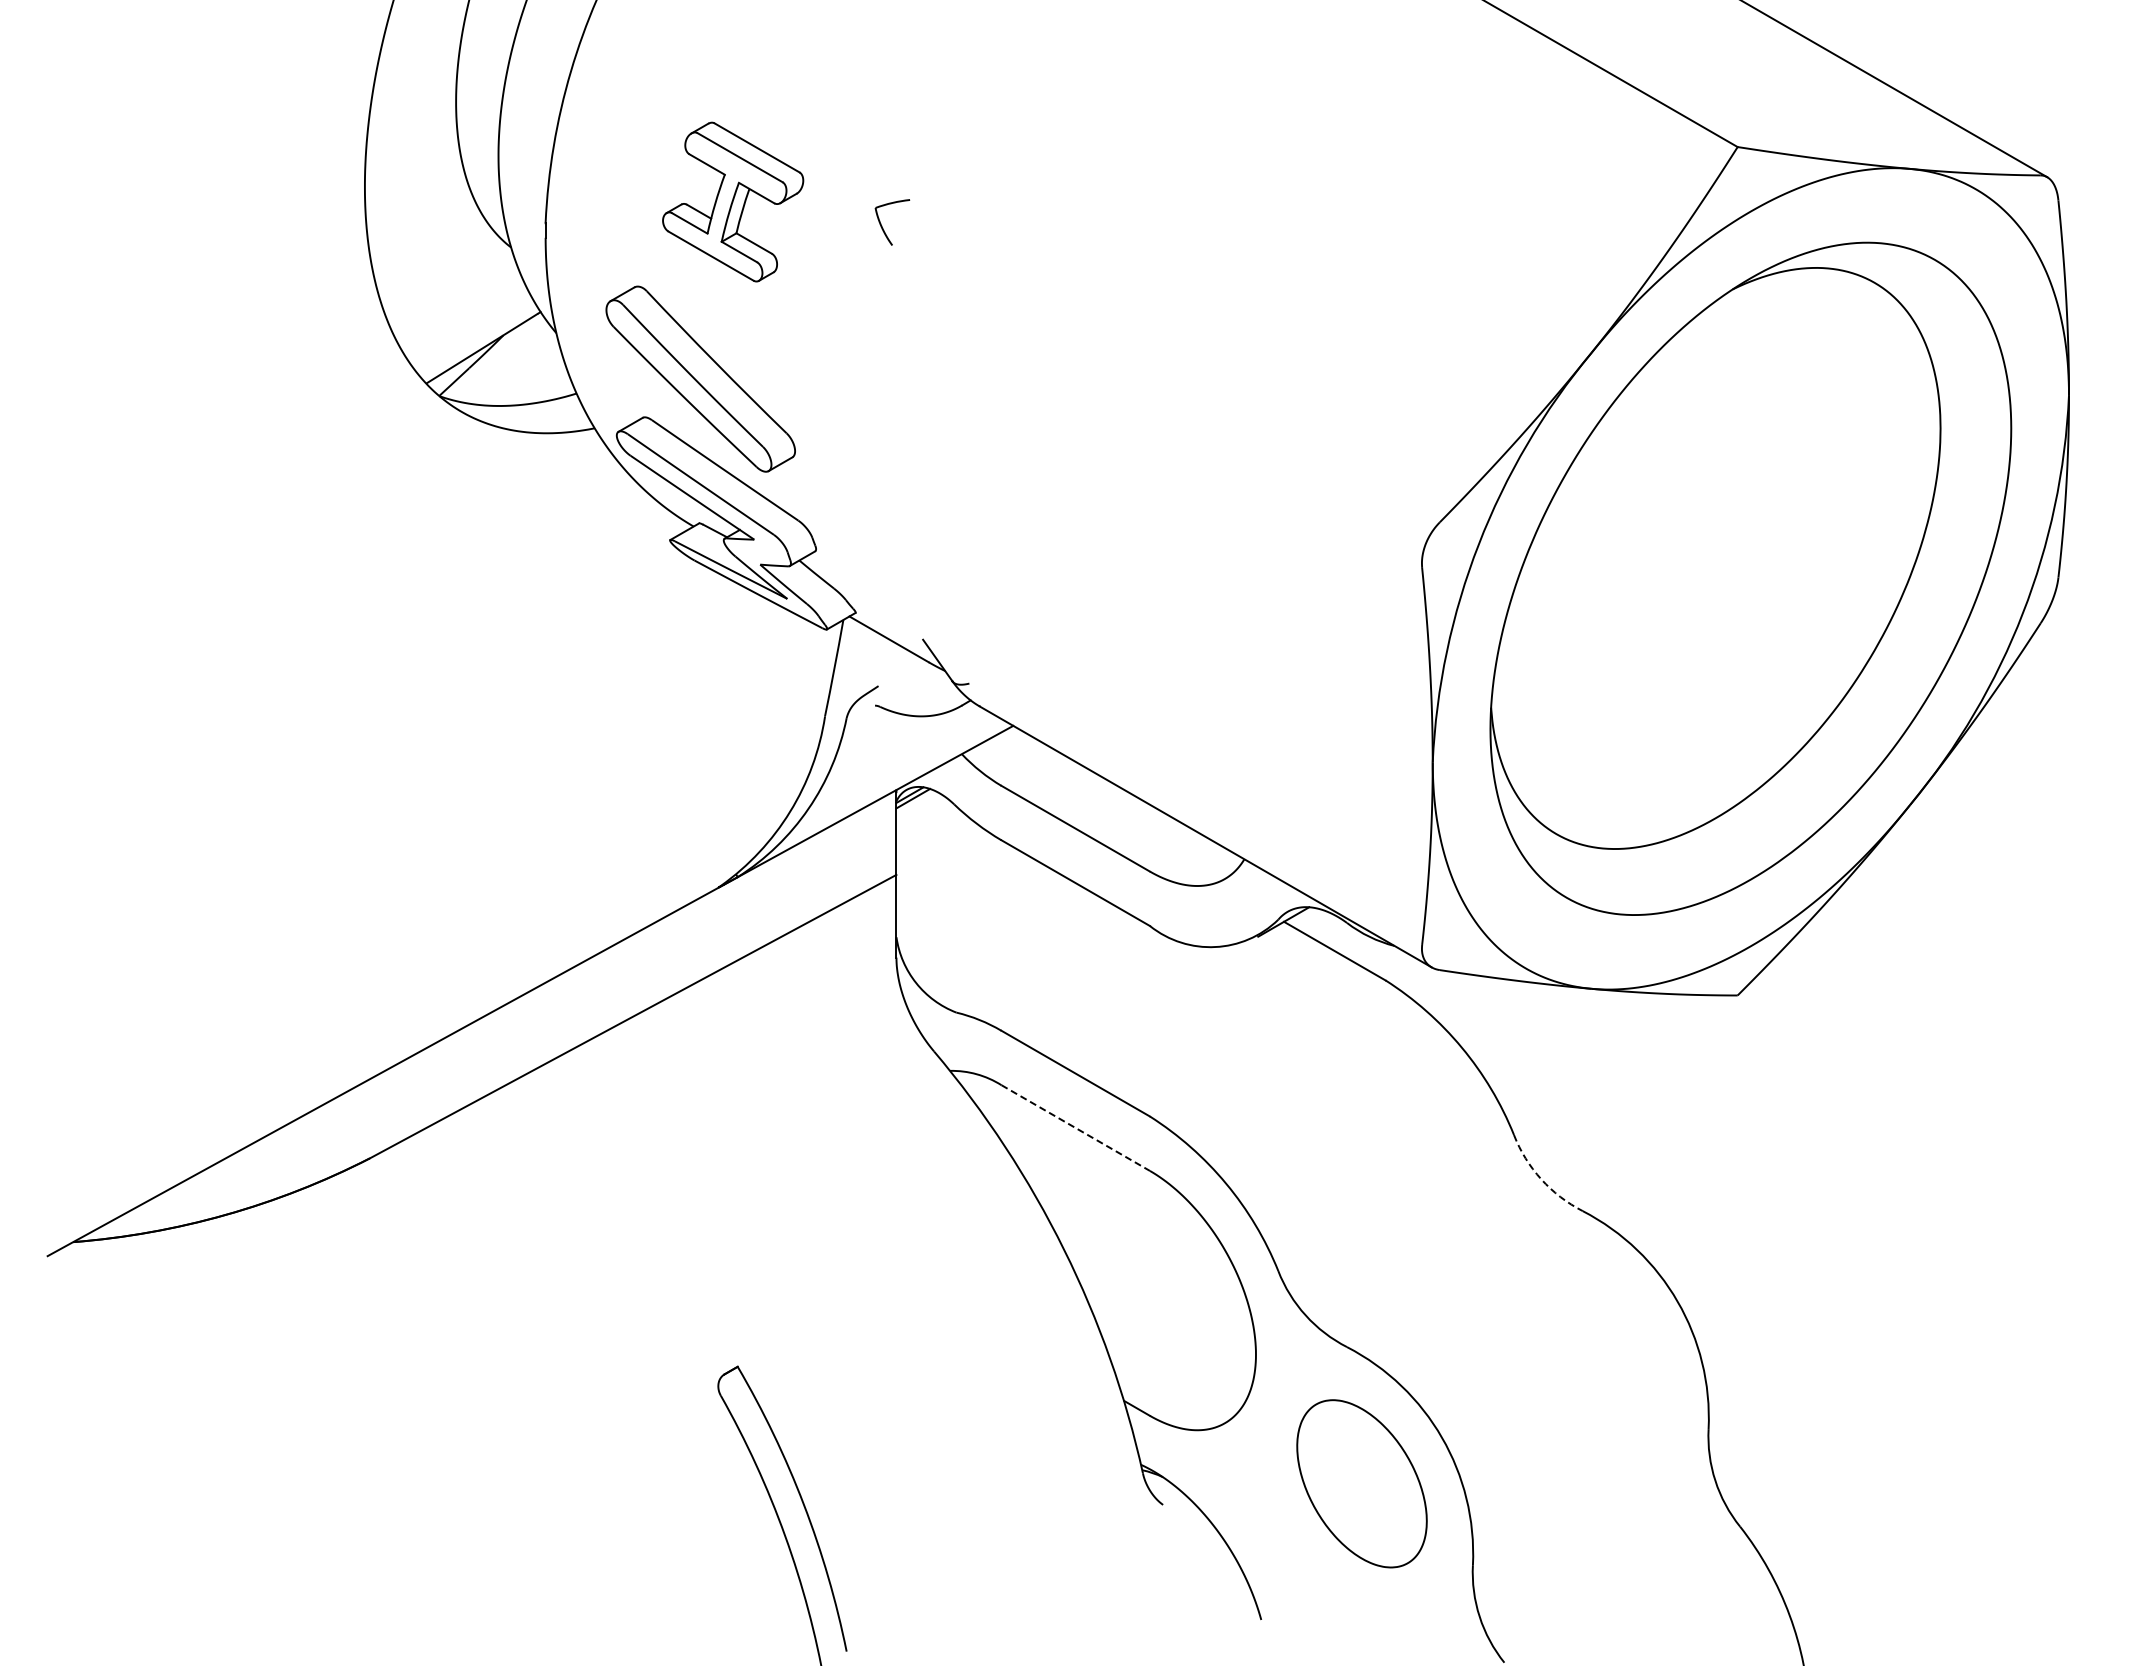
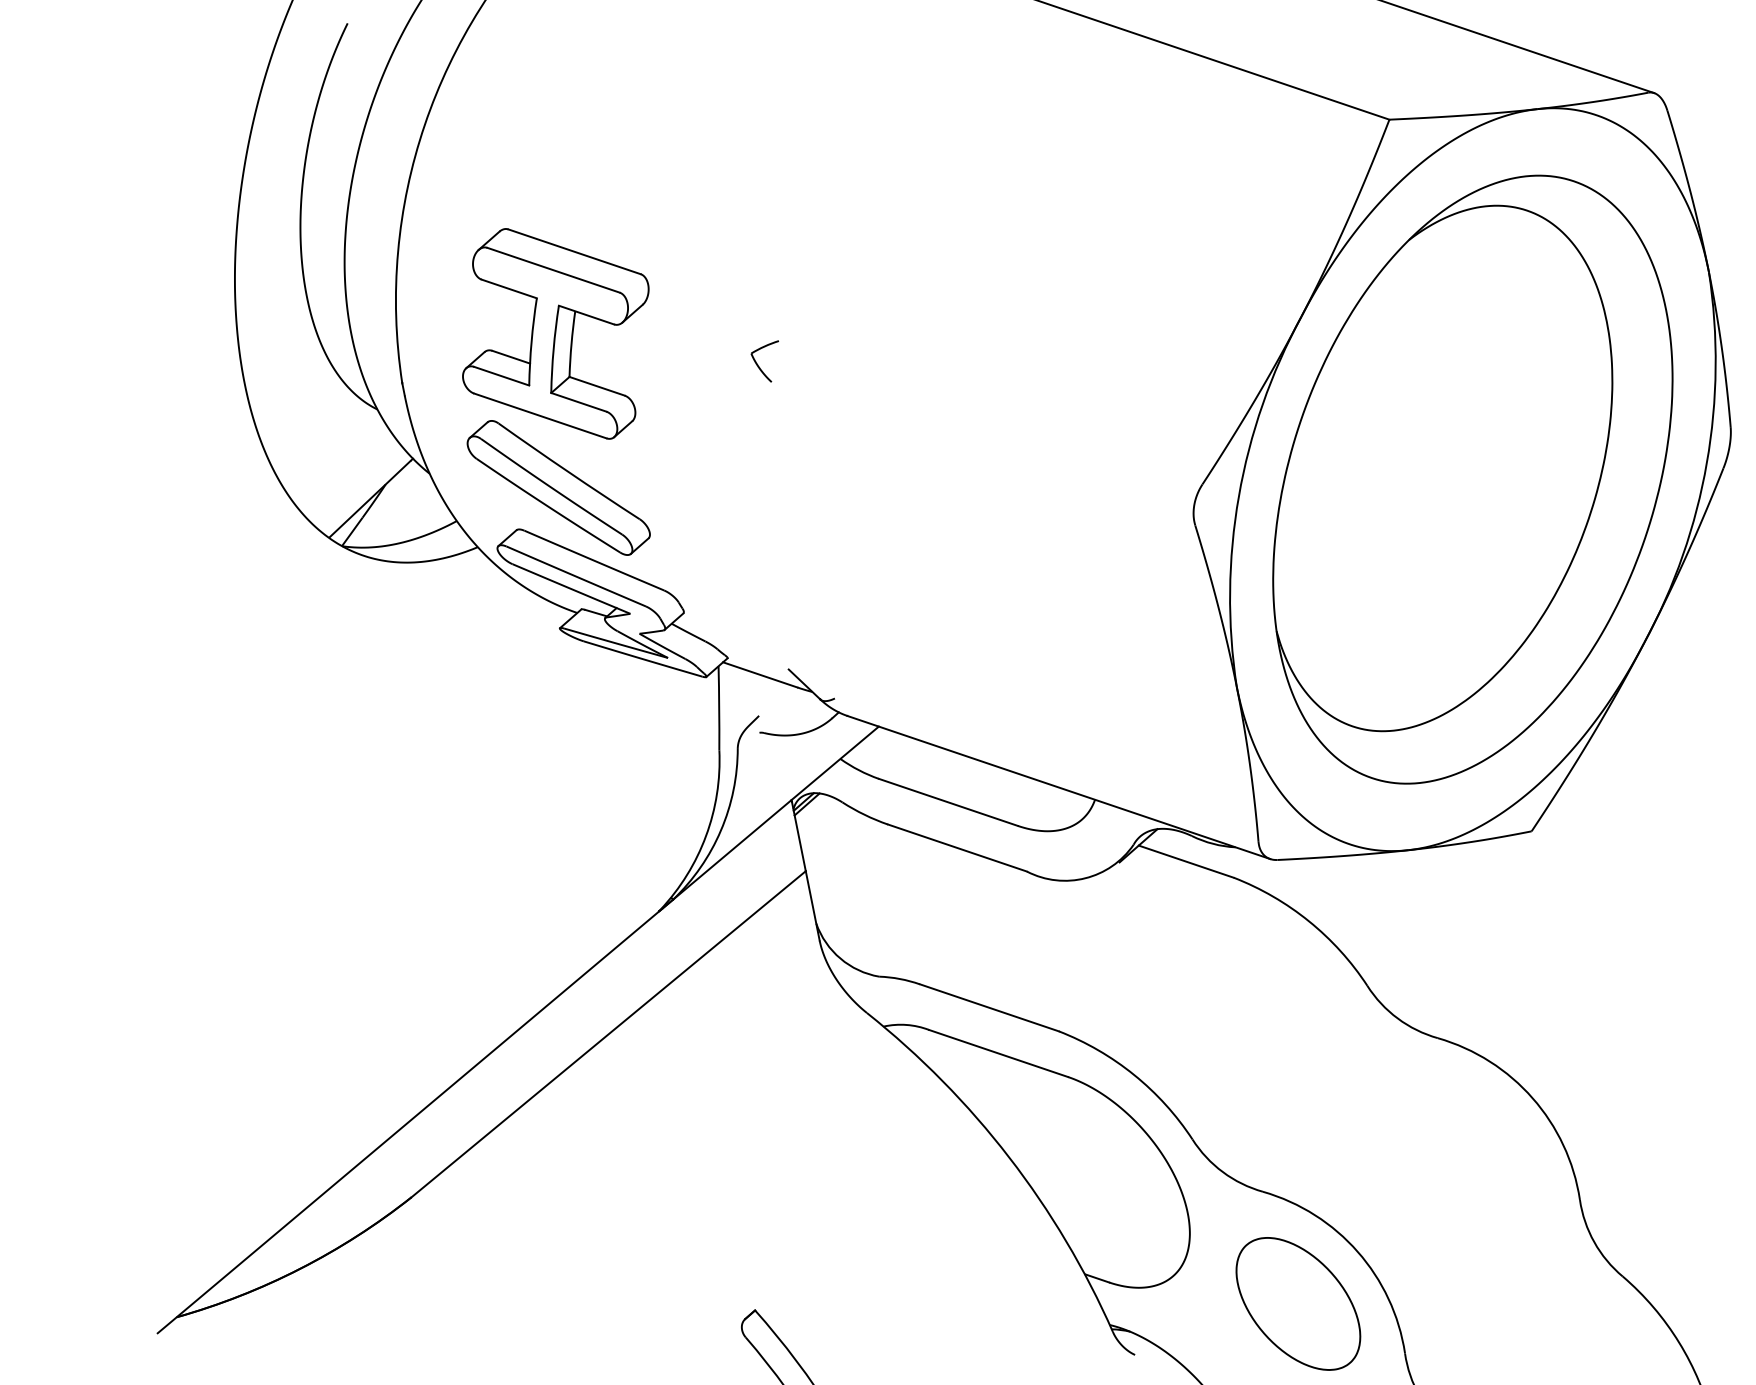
part: (732, 201) -> (555, 333), size x1.67
part: (882, 225) -> (760, 367), moved
line: (1075, 1128) -> (998, 1053), dashed -> solid
arc: (1541, 1179) -> (1397, 1018), dashed -> solid

